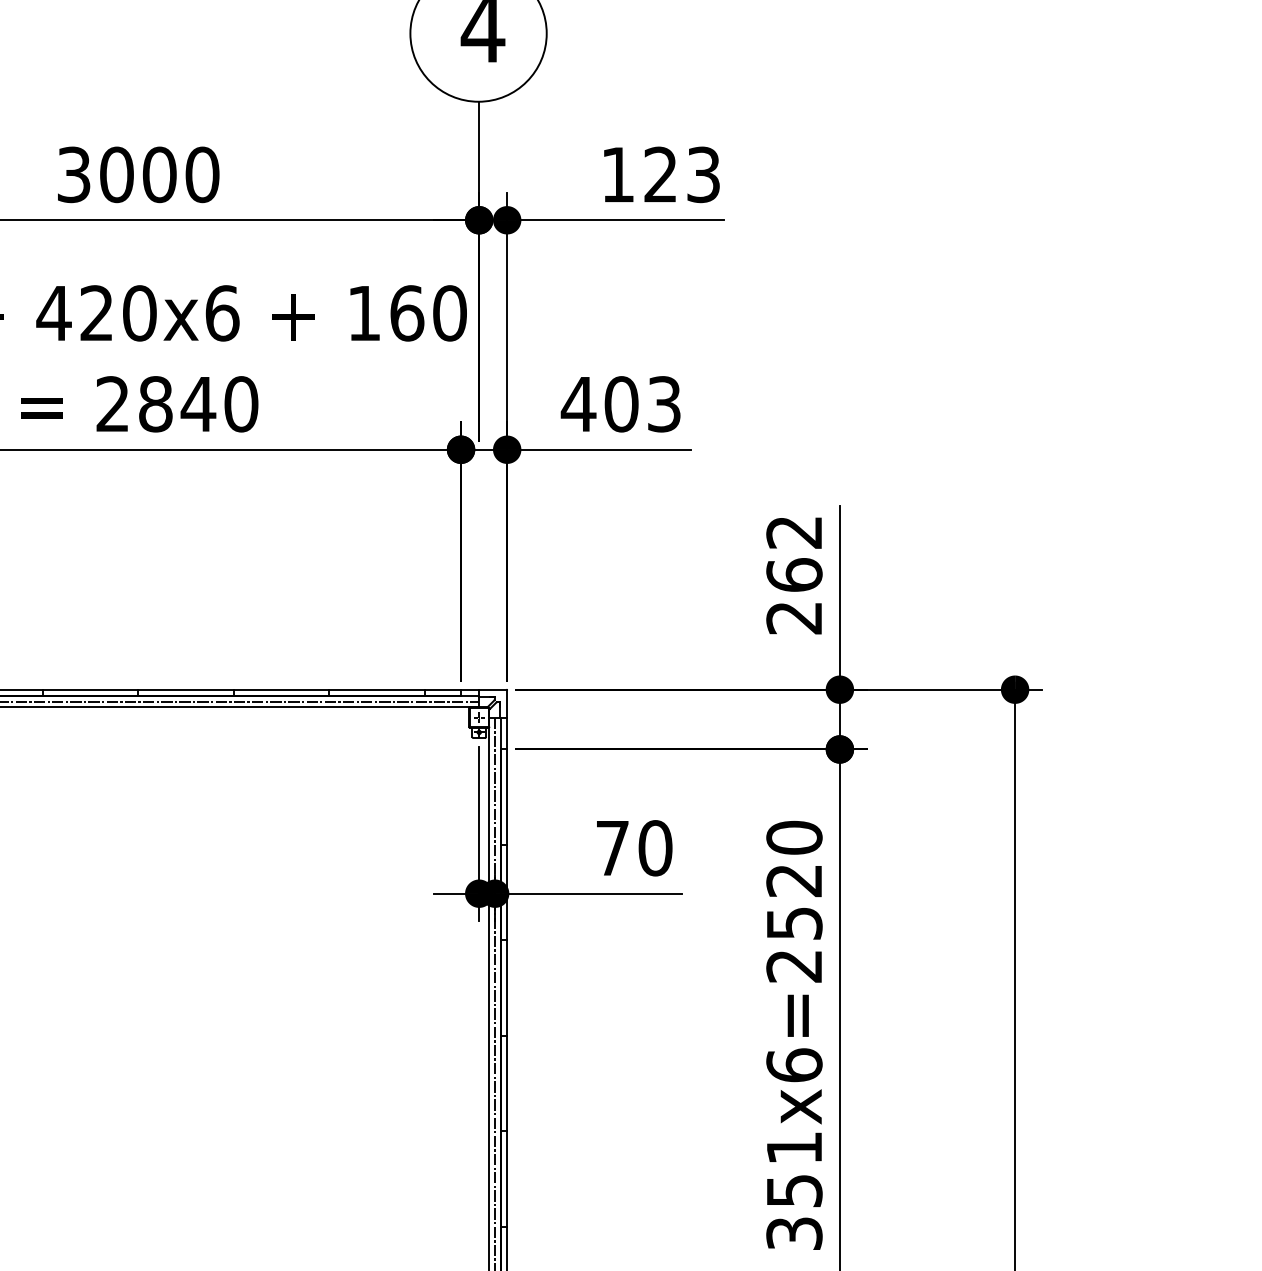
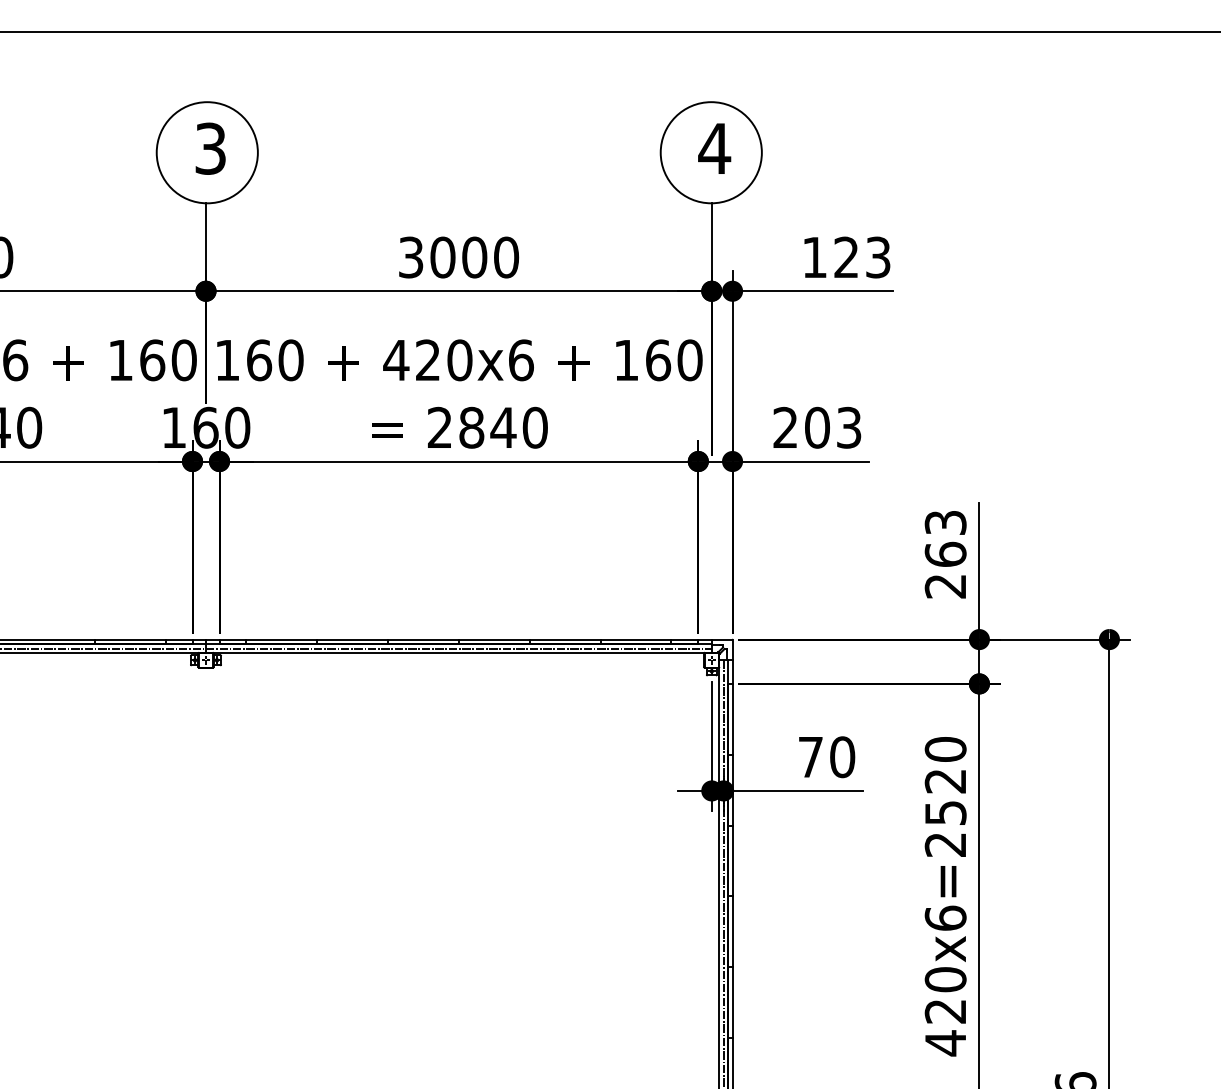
text: (578, 402) -> (785, 426), 403 -> 203
text: (794, 531) -> (945, 522), 262 -> 263
text: (794, 1190) -> (945, 1011), 351x6=2520 -> 420x6=2520

